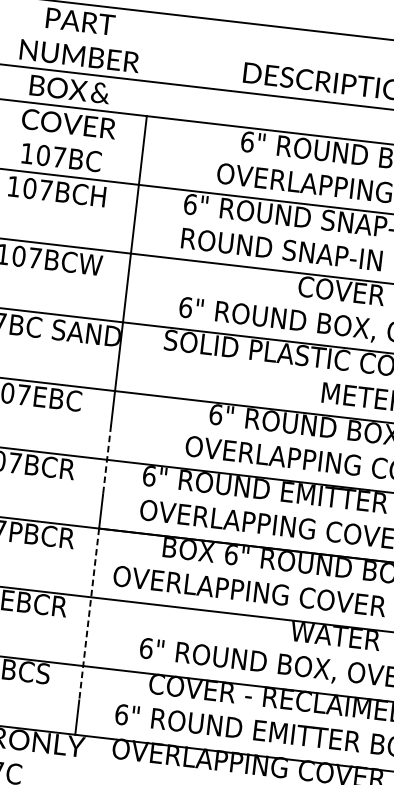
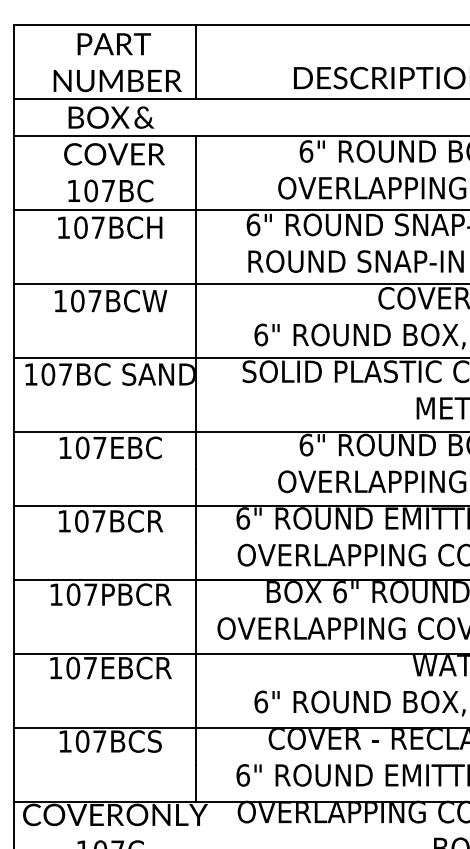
line: (155, 47) -> (196, 62), added
line: (107, 459) -> (196, 506), dashed -> solid
line: (89, 614) -> (196, 672), dashed -> solid

